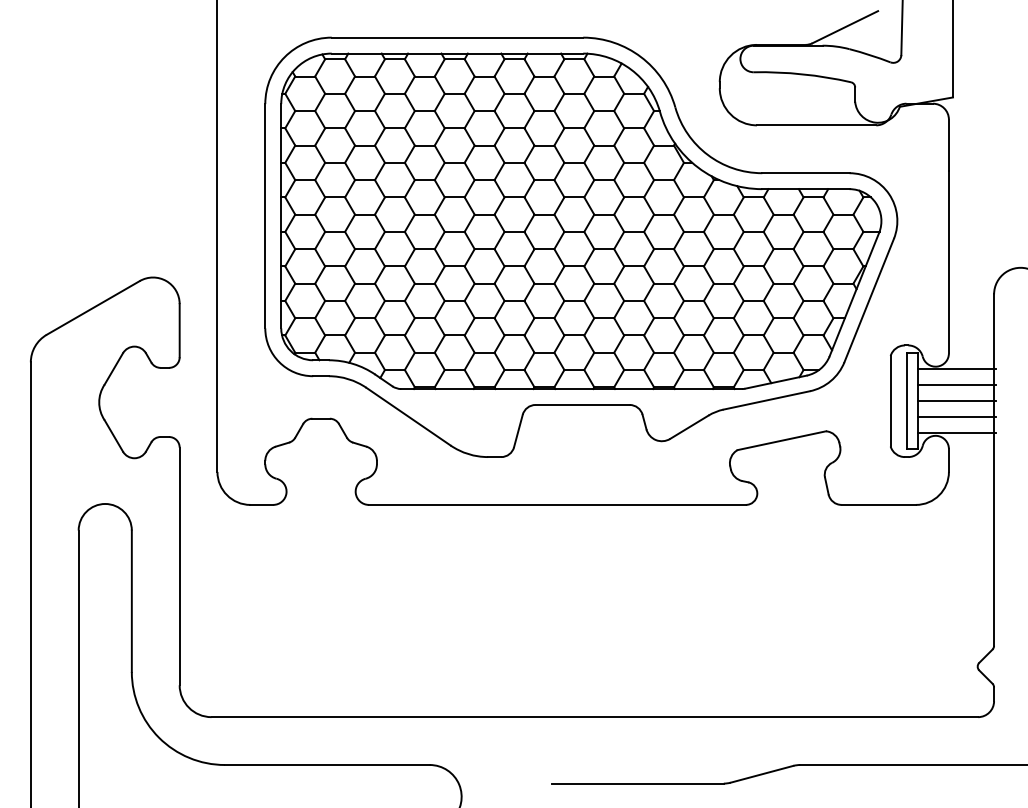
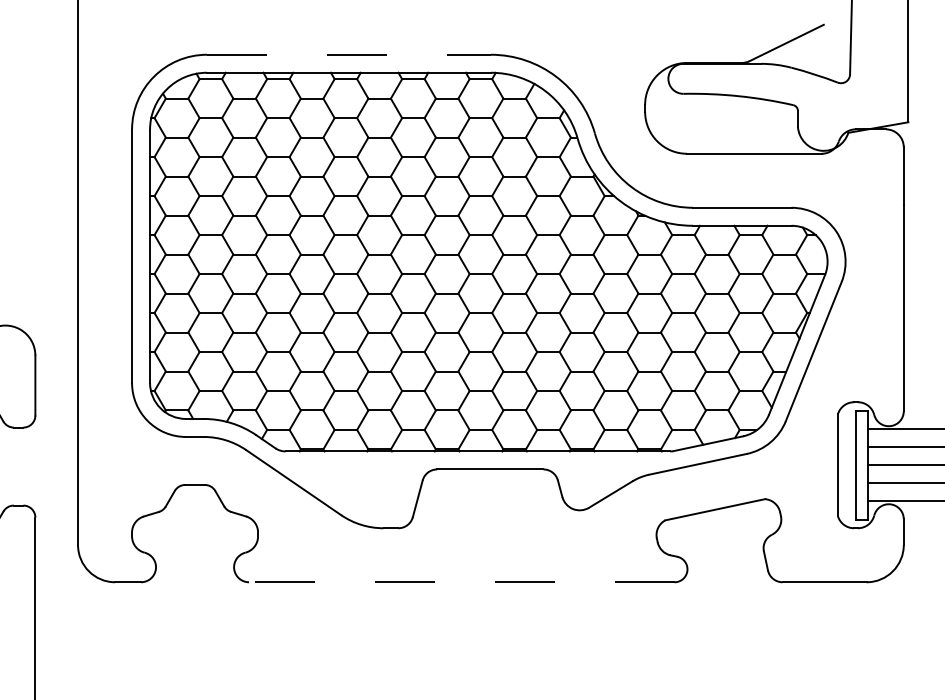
line: (457, 37) -> (349, 54), solid -> dashed
line: (556, 504) -> (460, 581), solid -> dashed

